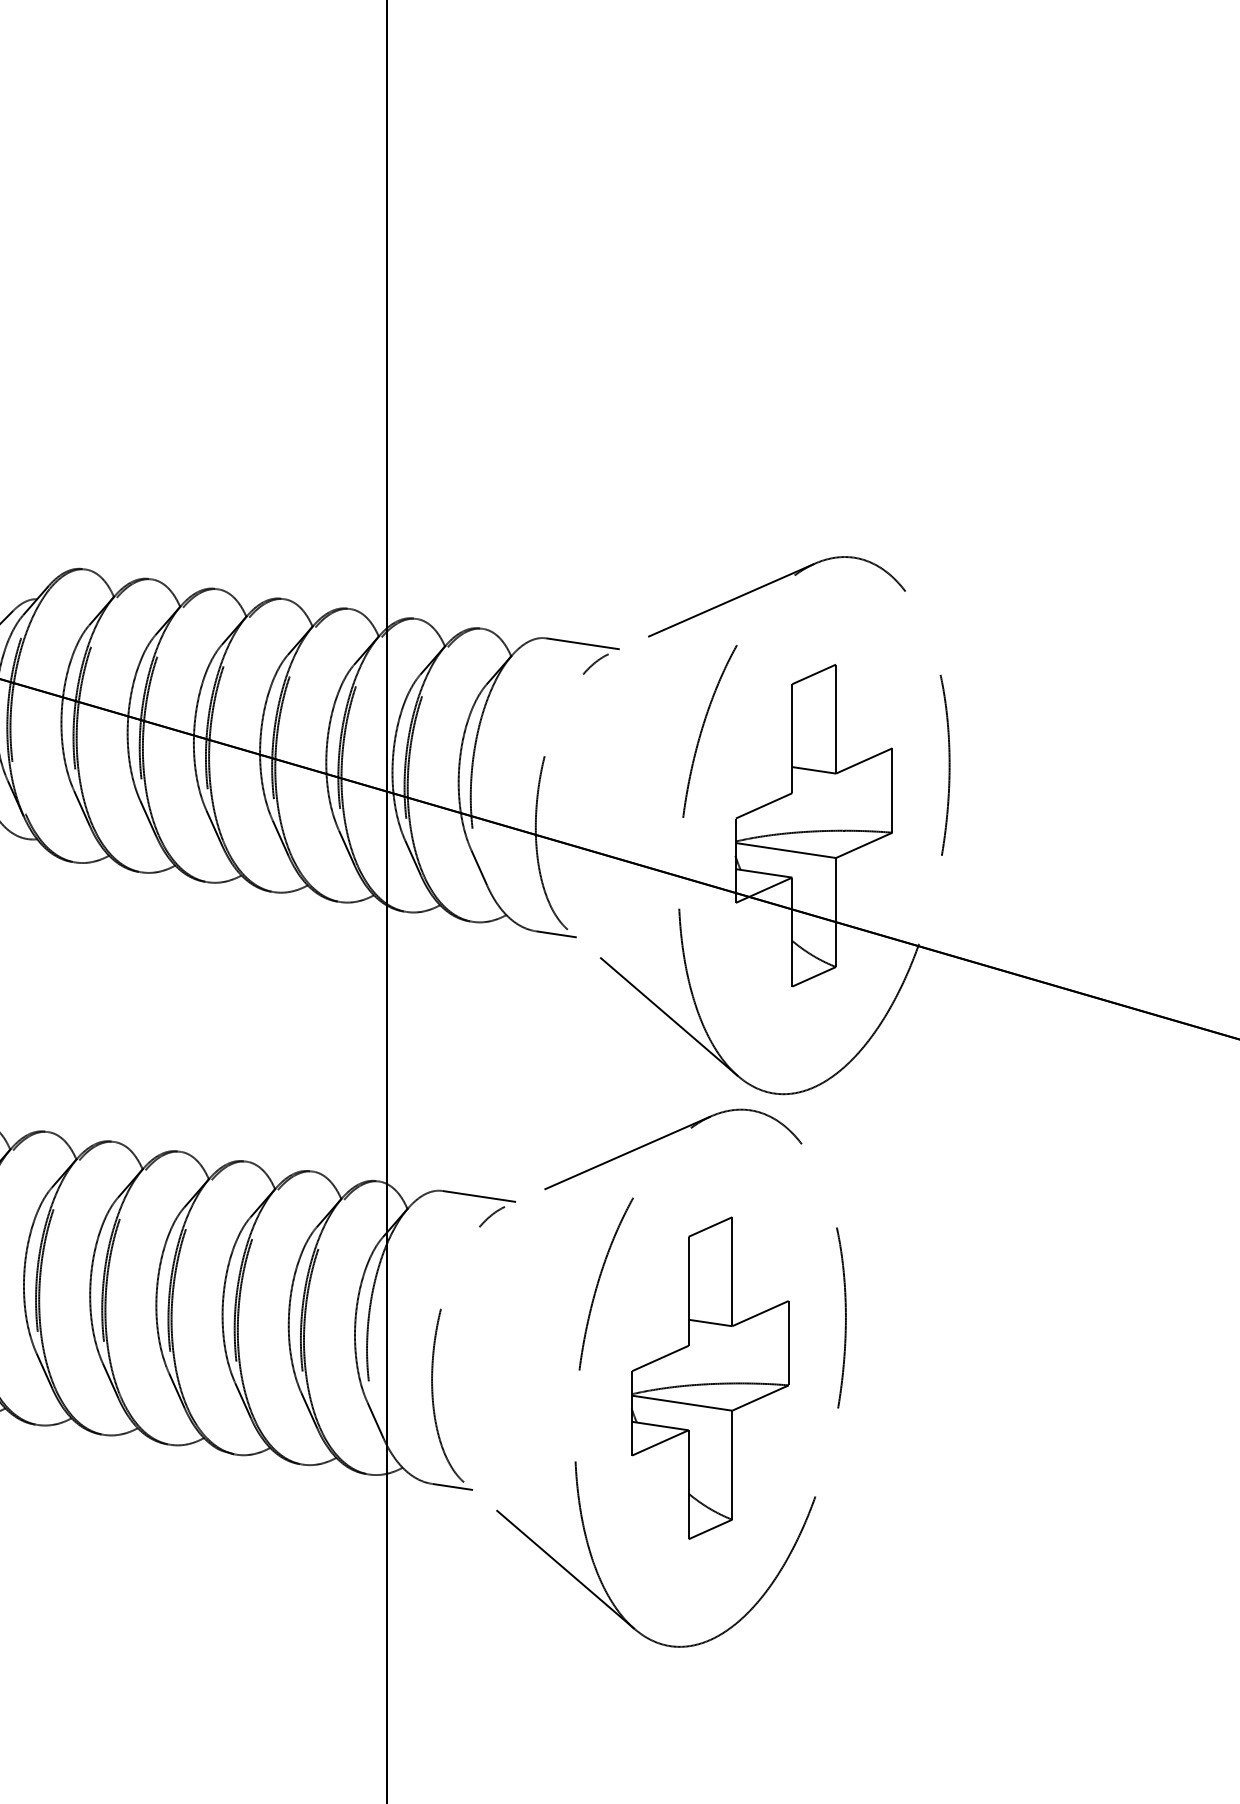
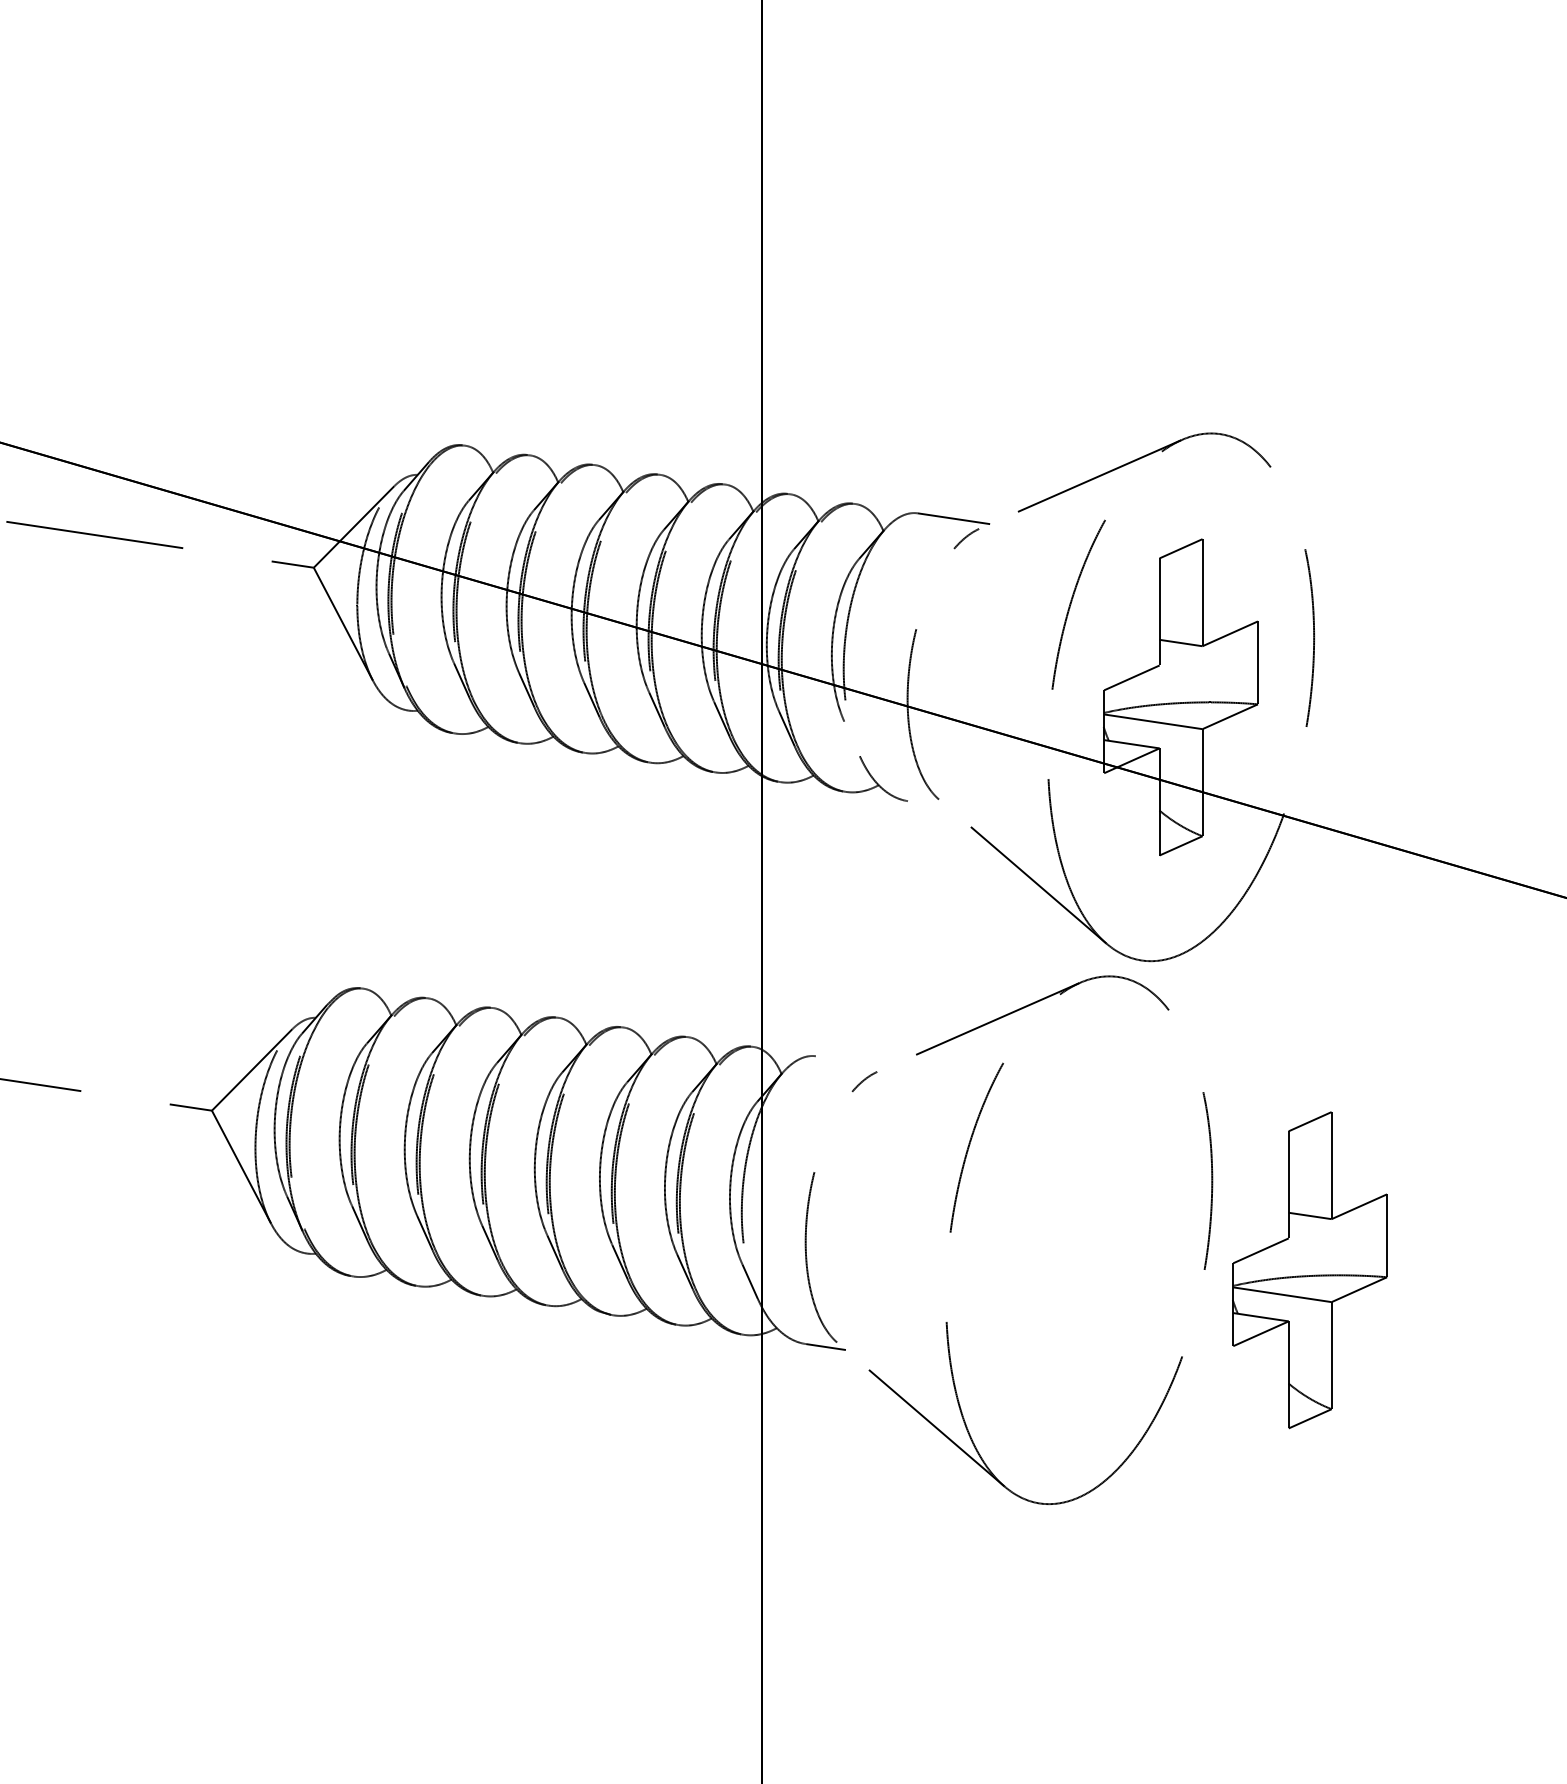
line: (478, 867) -> (851, 738), removed
line: (556, 934) -> (927, 804), removed
line: (478, 1196) -> (851, 1061), removed
part: (709, 1378) -> (1309, 1270), moved

